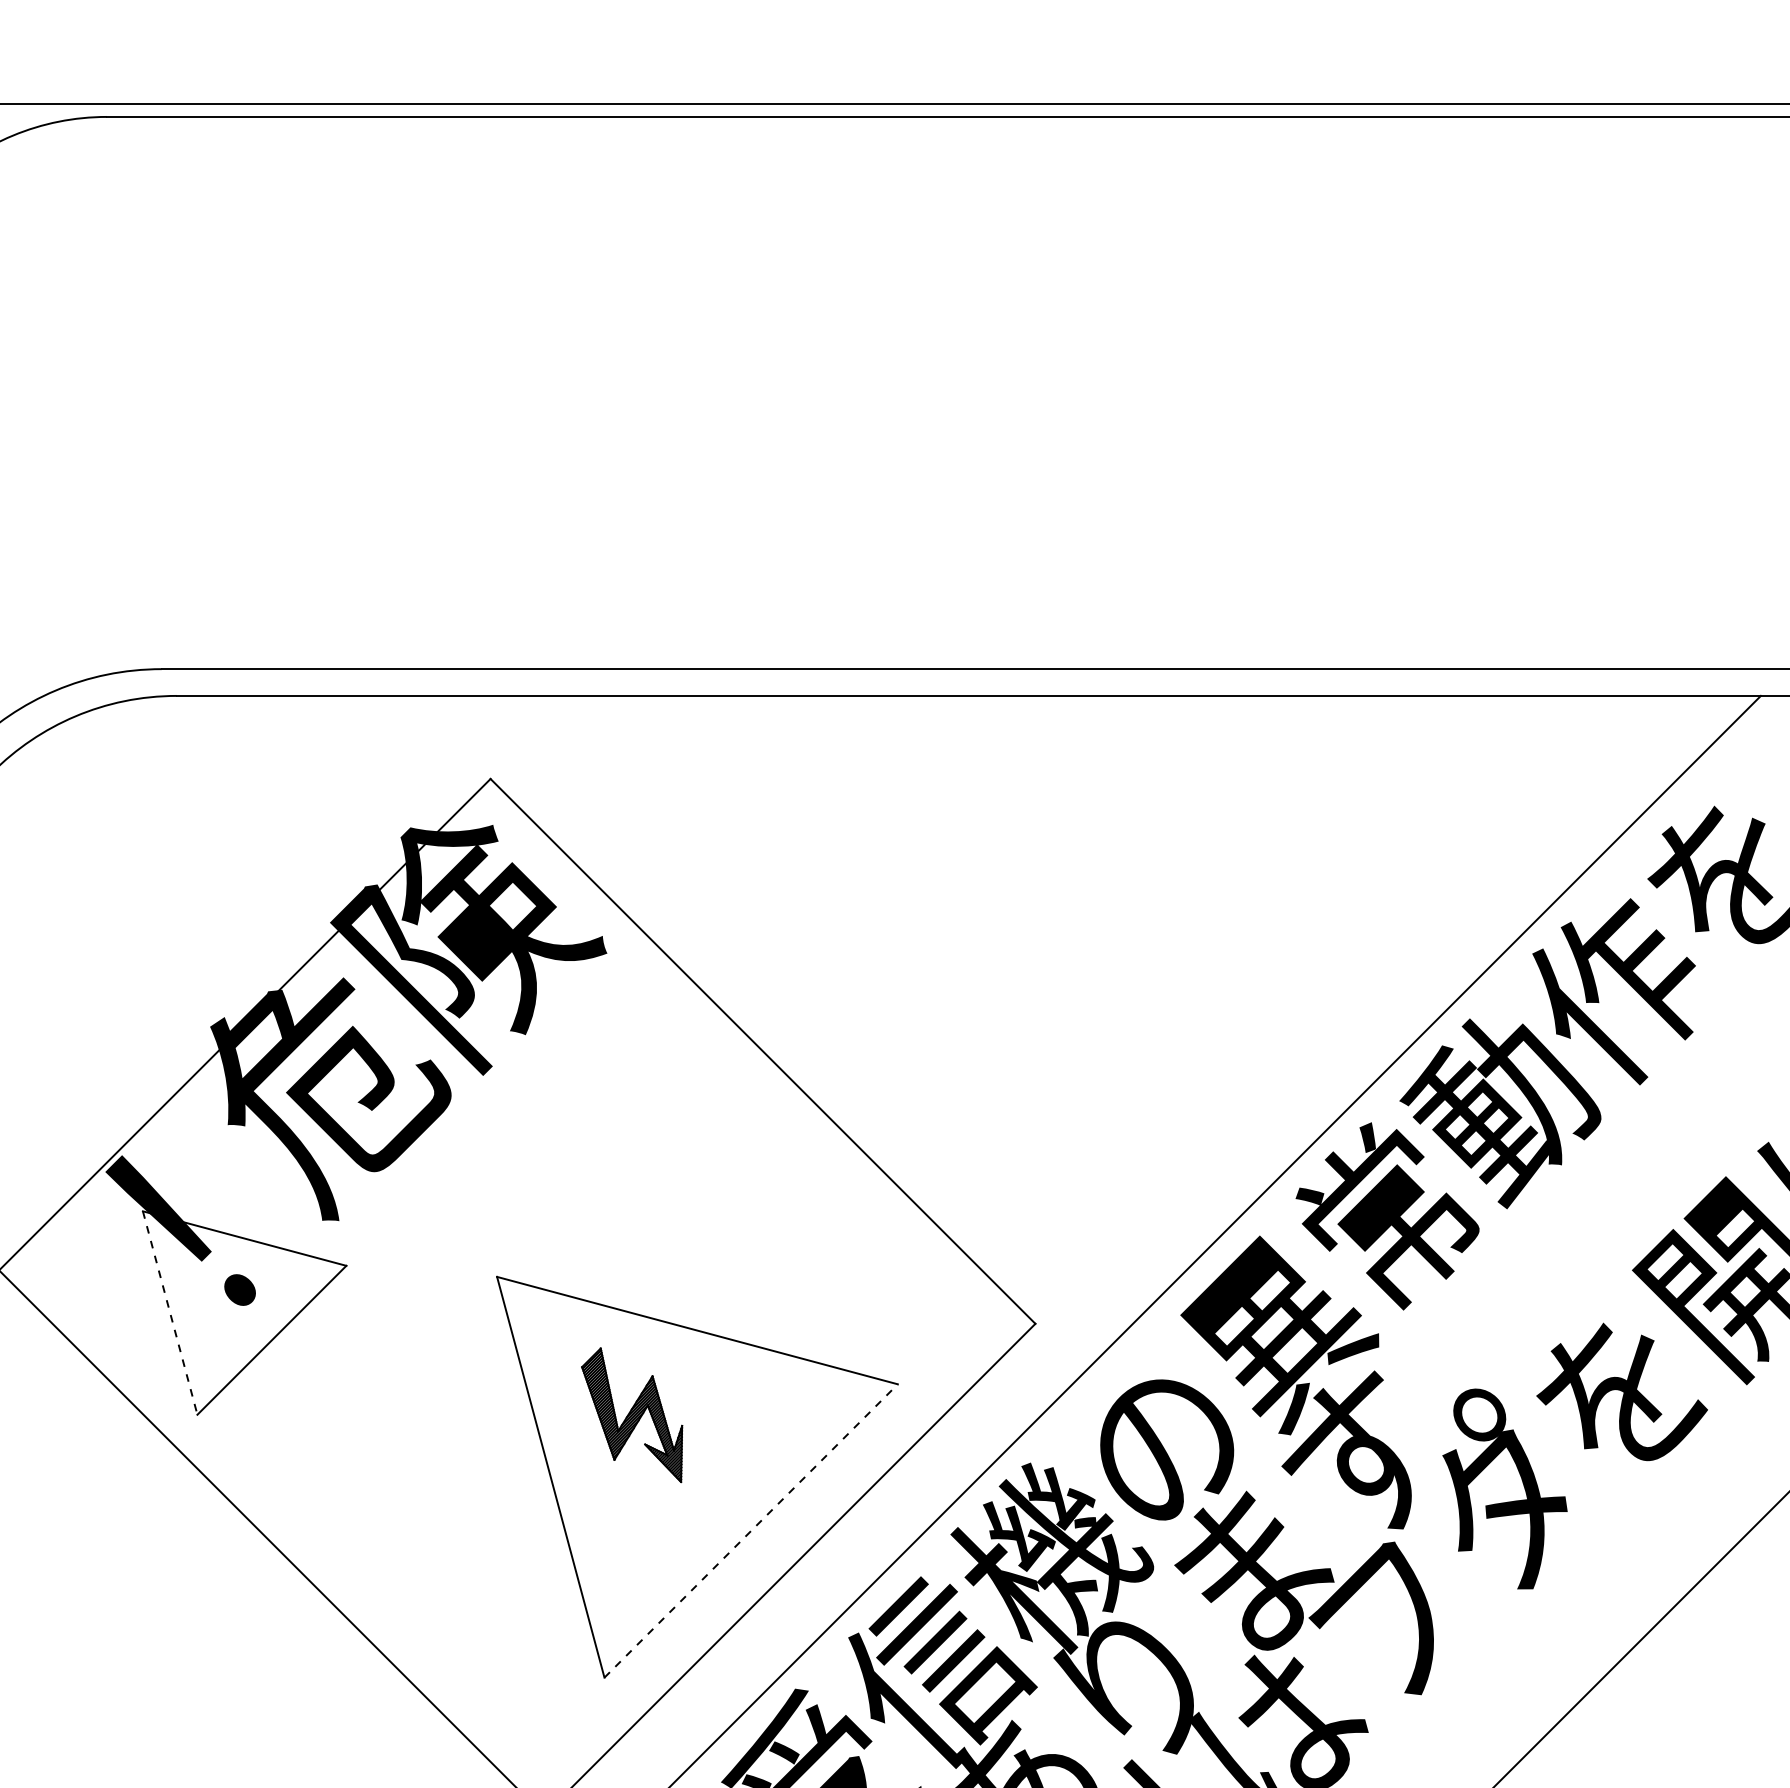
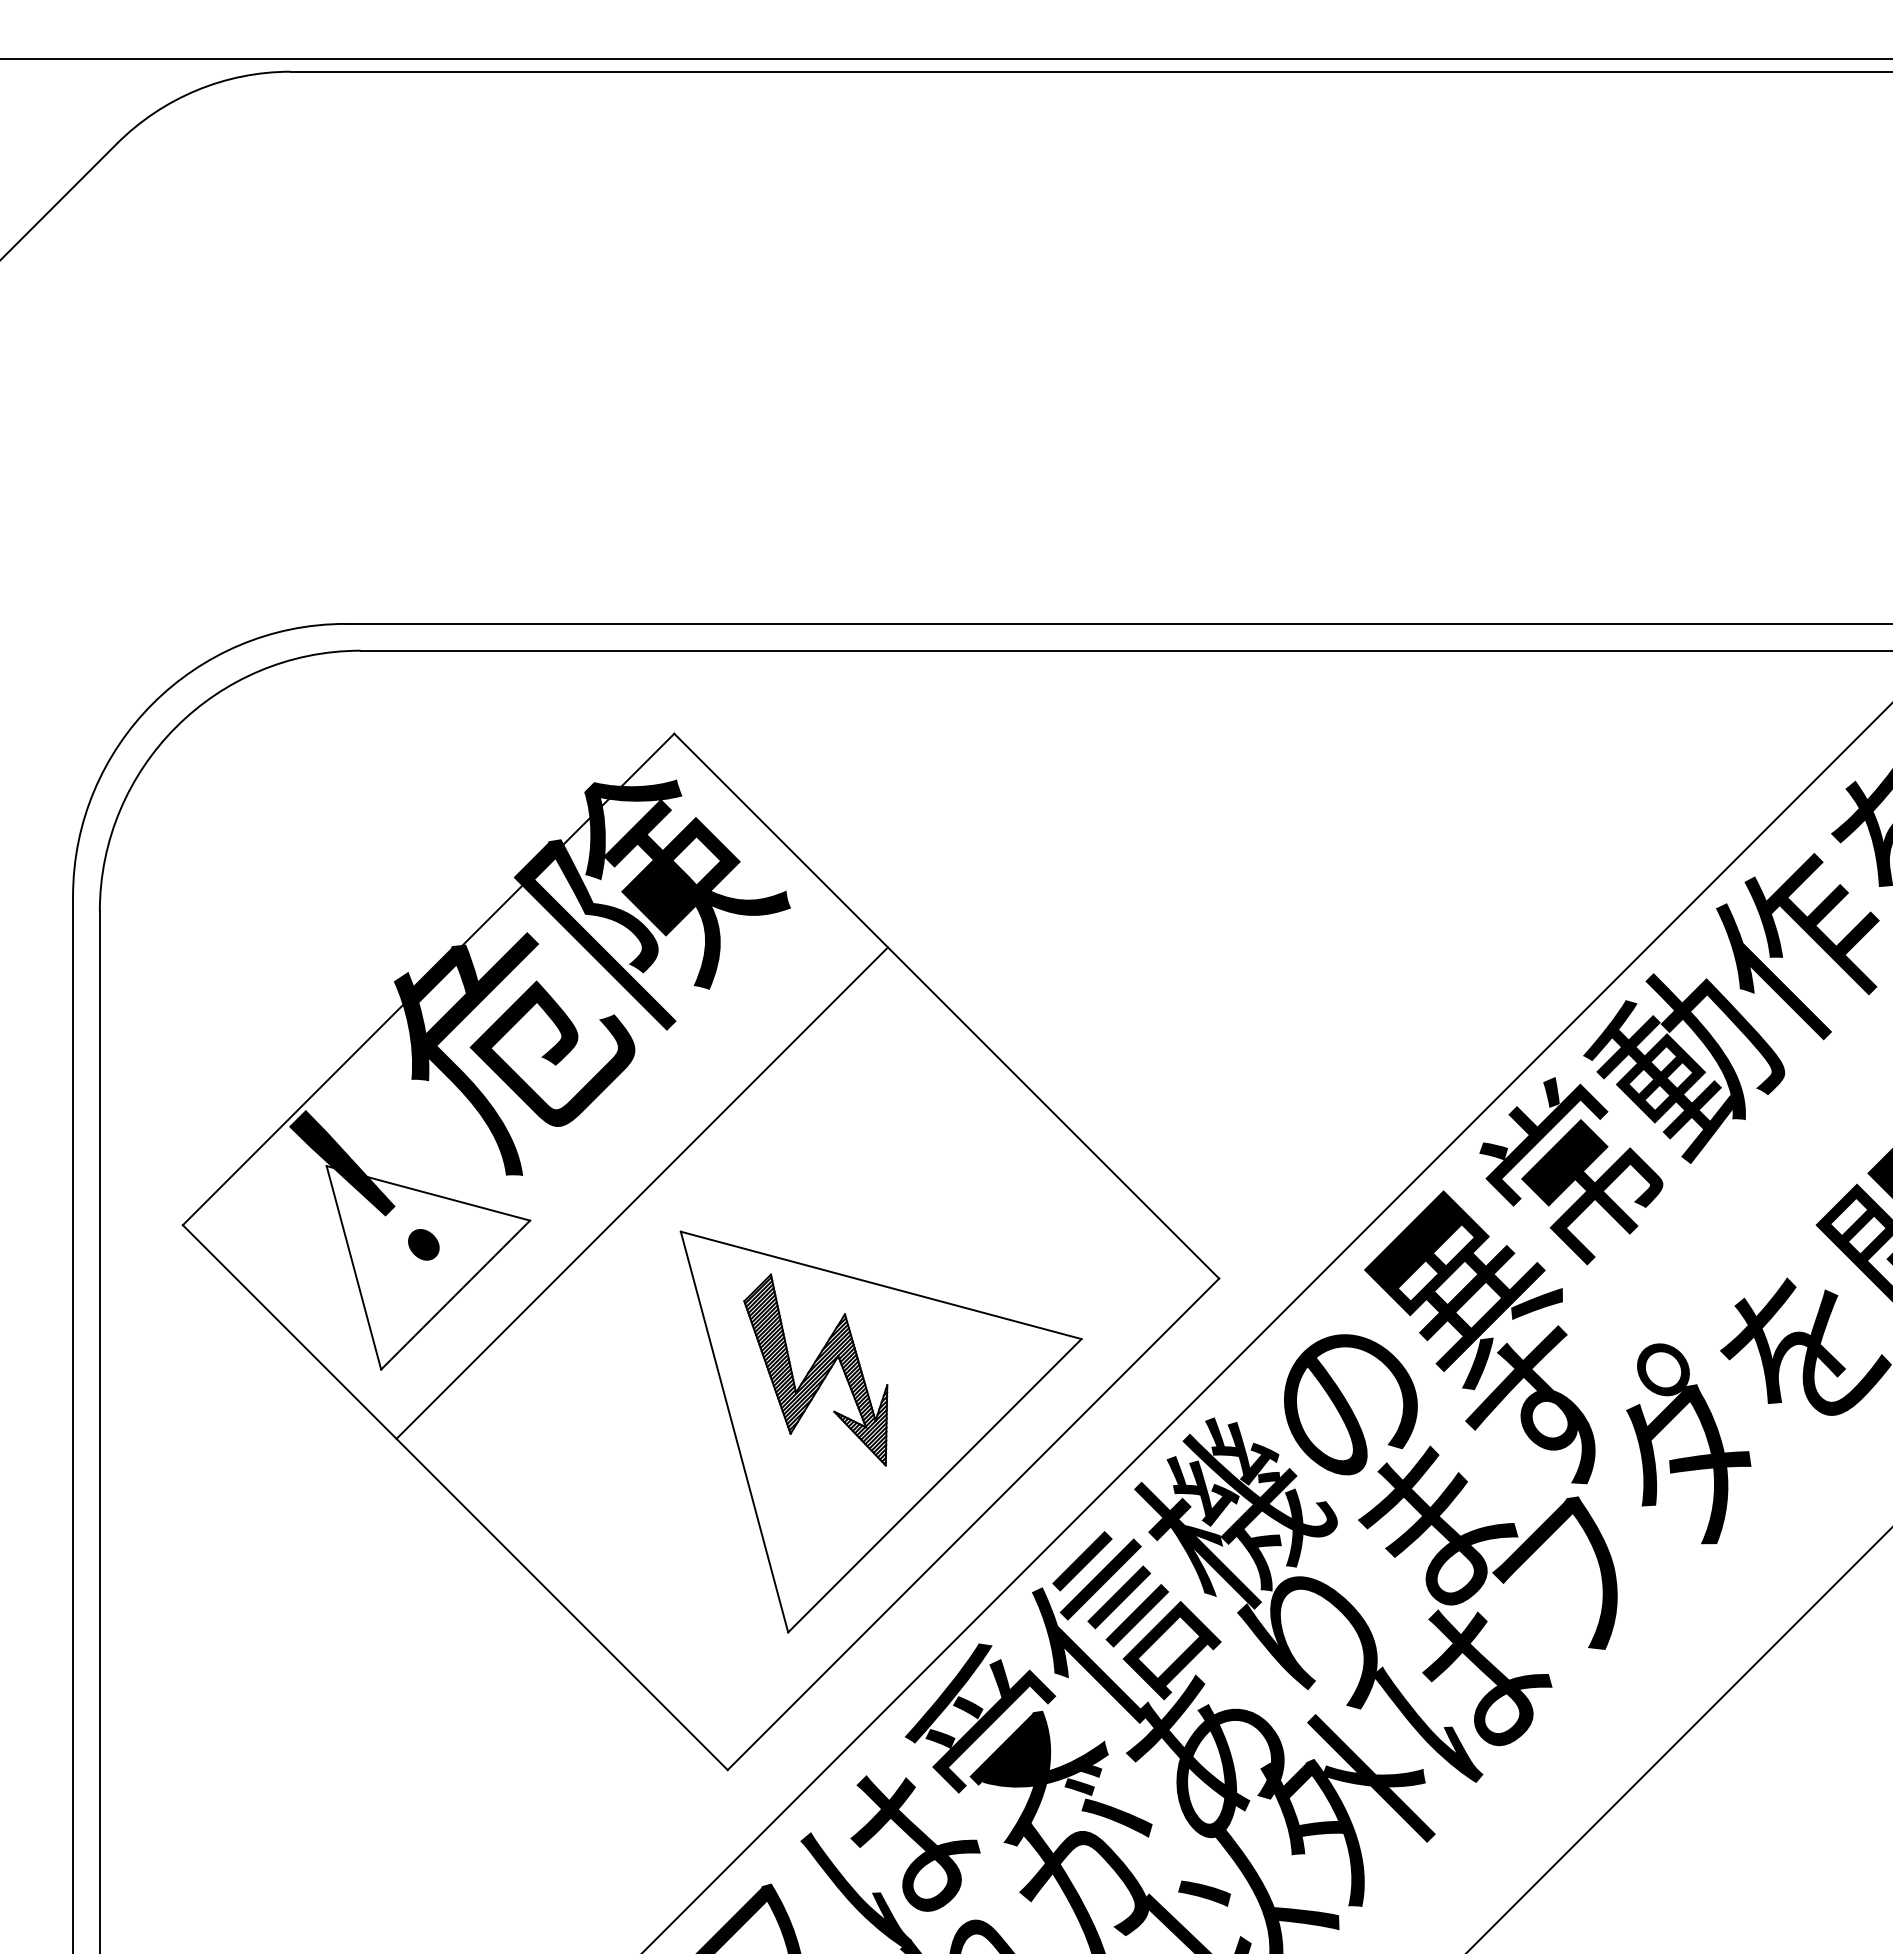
line: (457, 1237) -> (641, 1192), added
line: (170, 1313) -> (354, 1268), dashed -> solid
part: (631, 1414) -> (815, 1369), size x1.43
line: (751, 1530) -> (935, 1485), dashed -> solid

